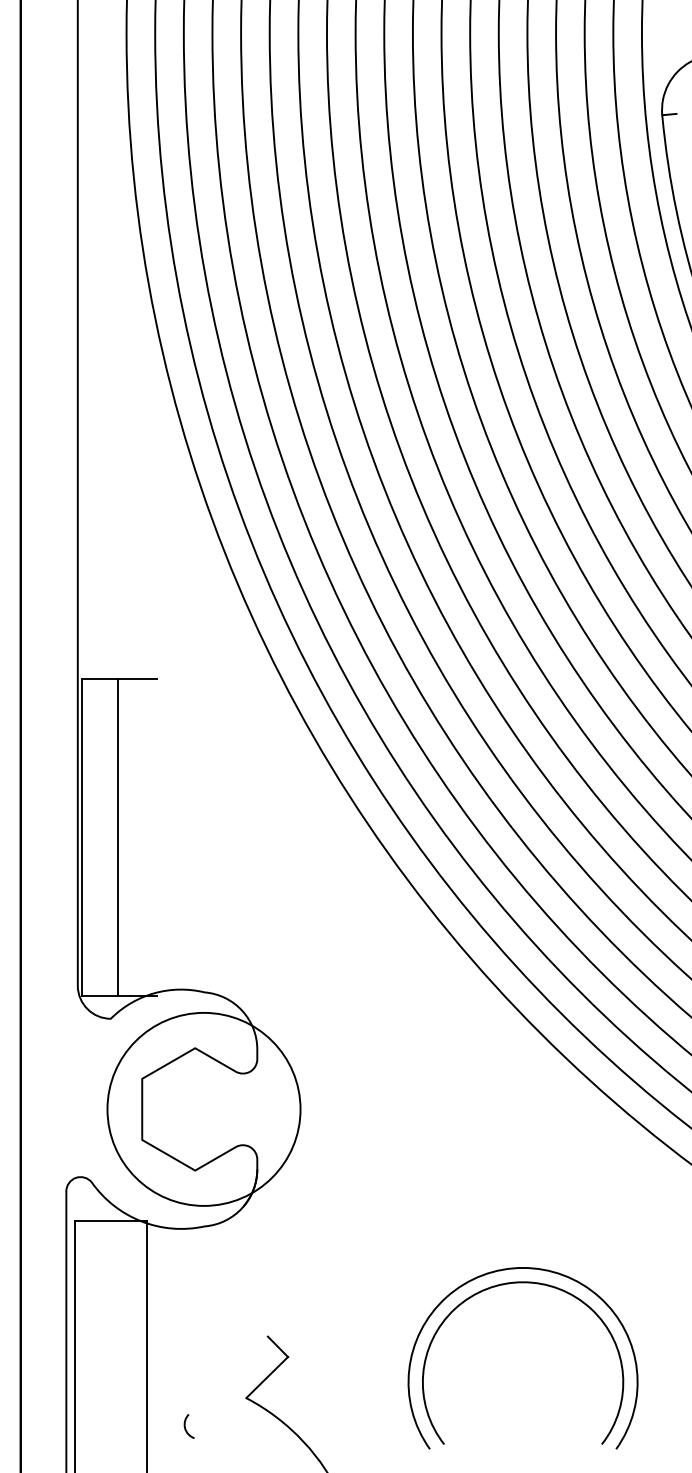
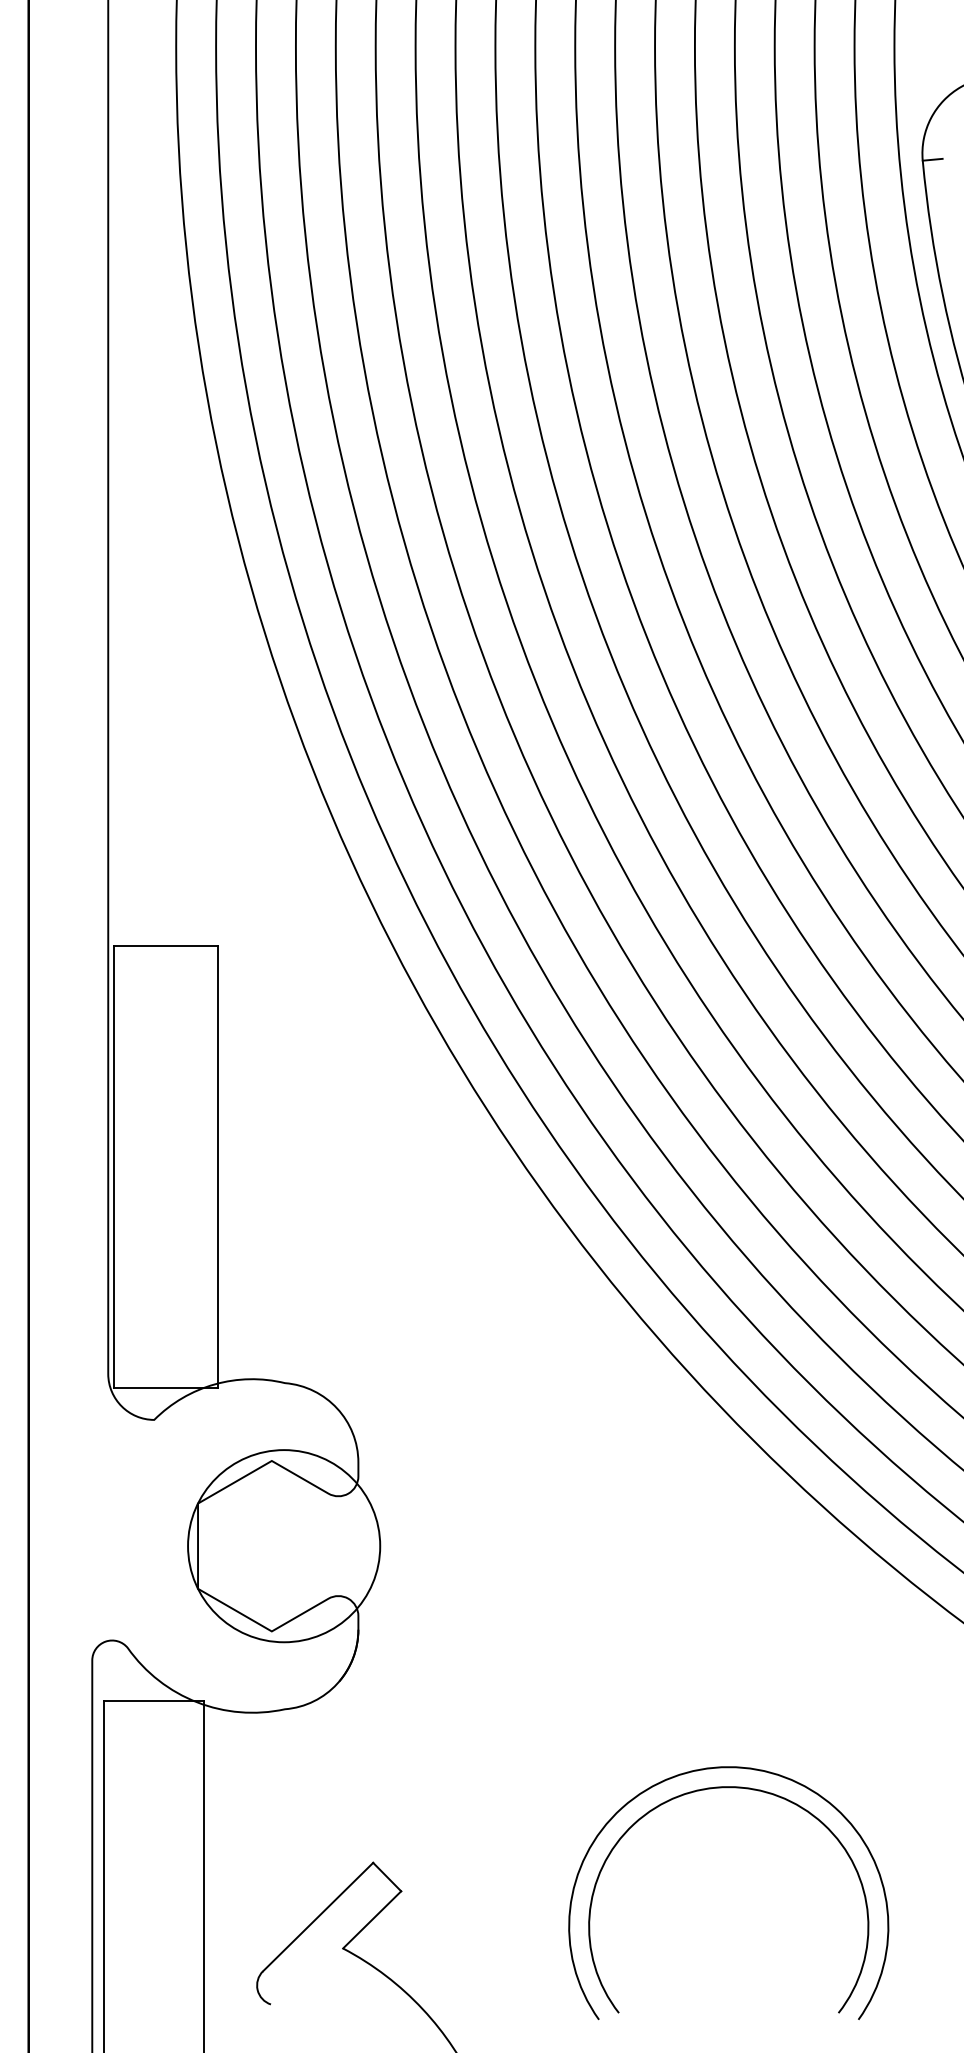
line: (117, 837) -> (217, 1167), moved
circle: (203, 1109) -> (283, 1546), size x0.71
line: (227, 1375) -> (316, 1917), added

